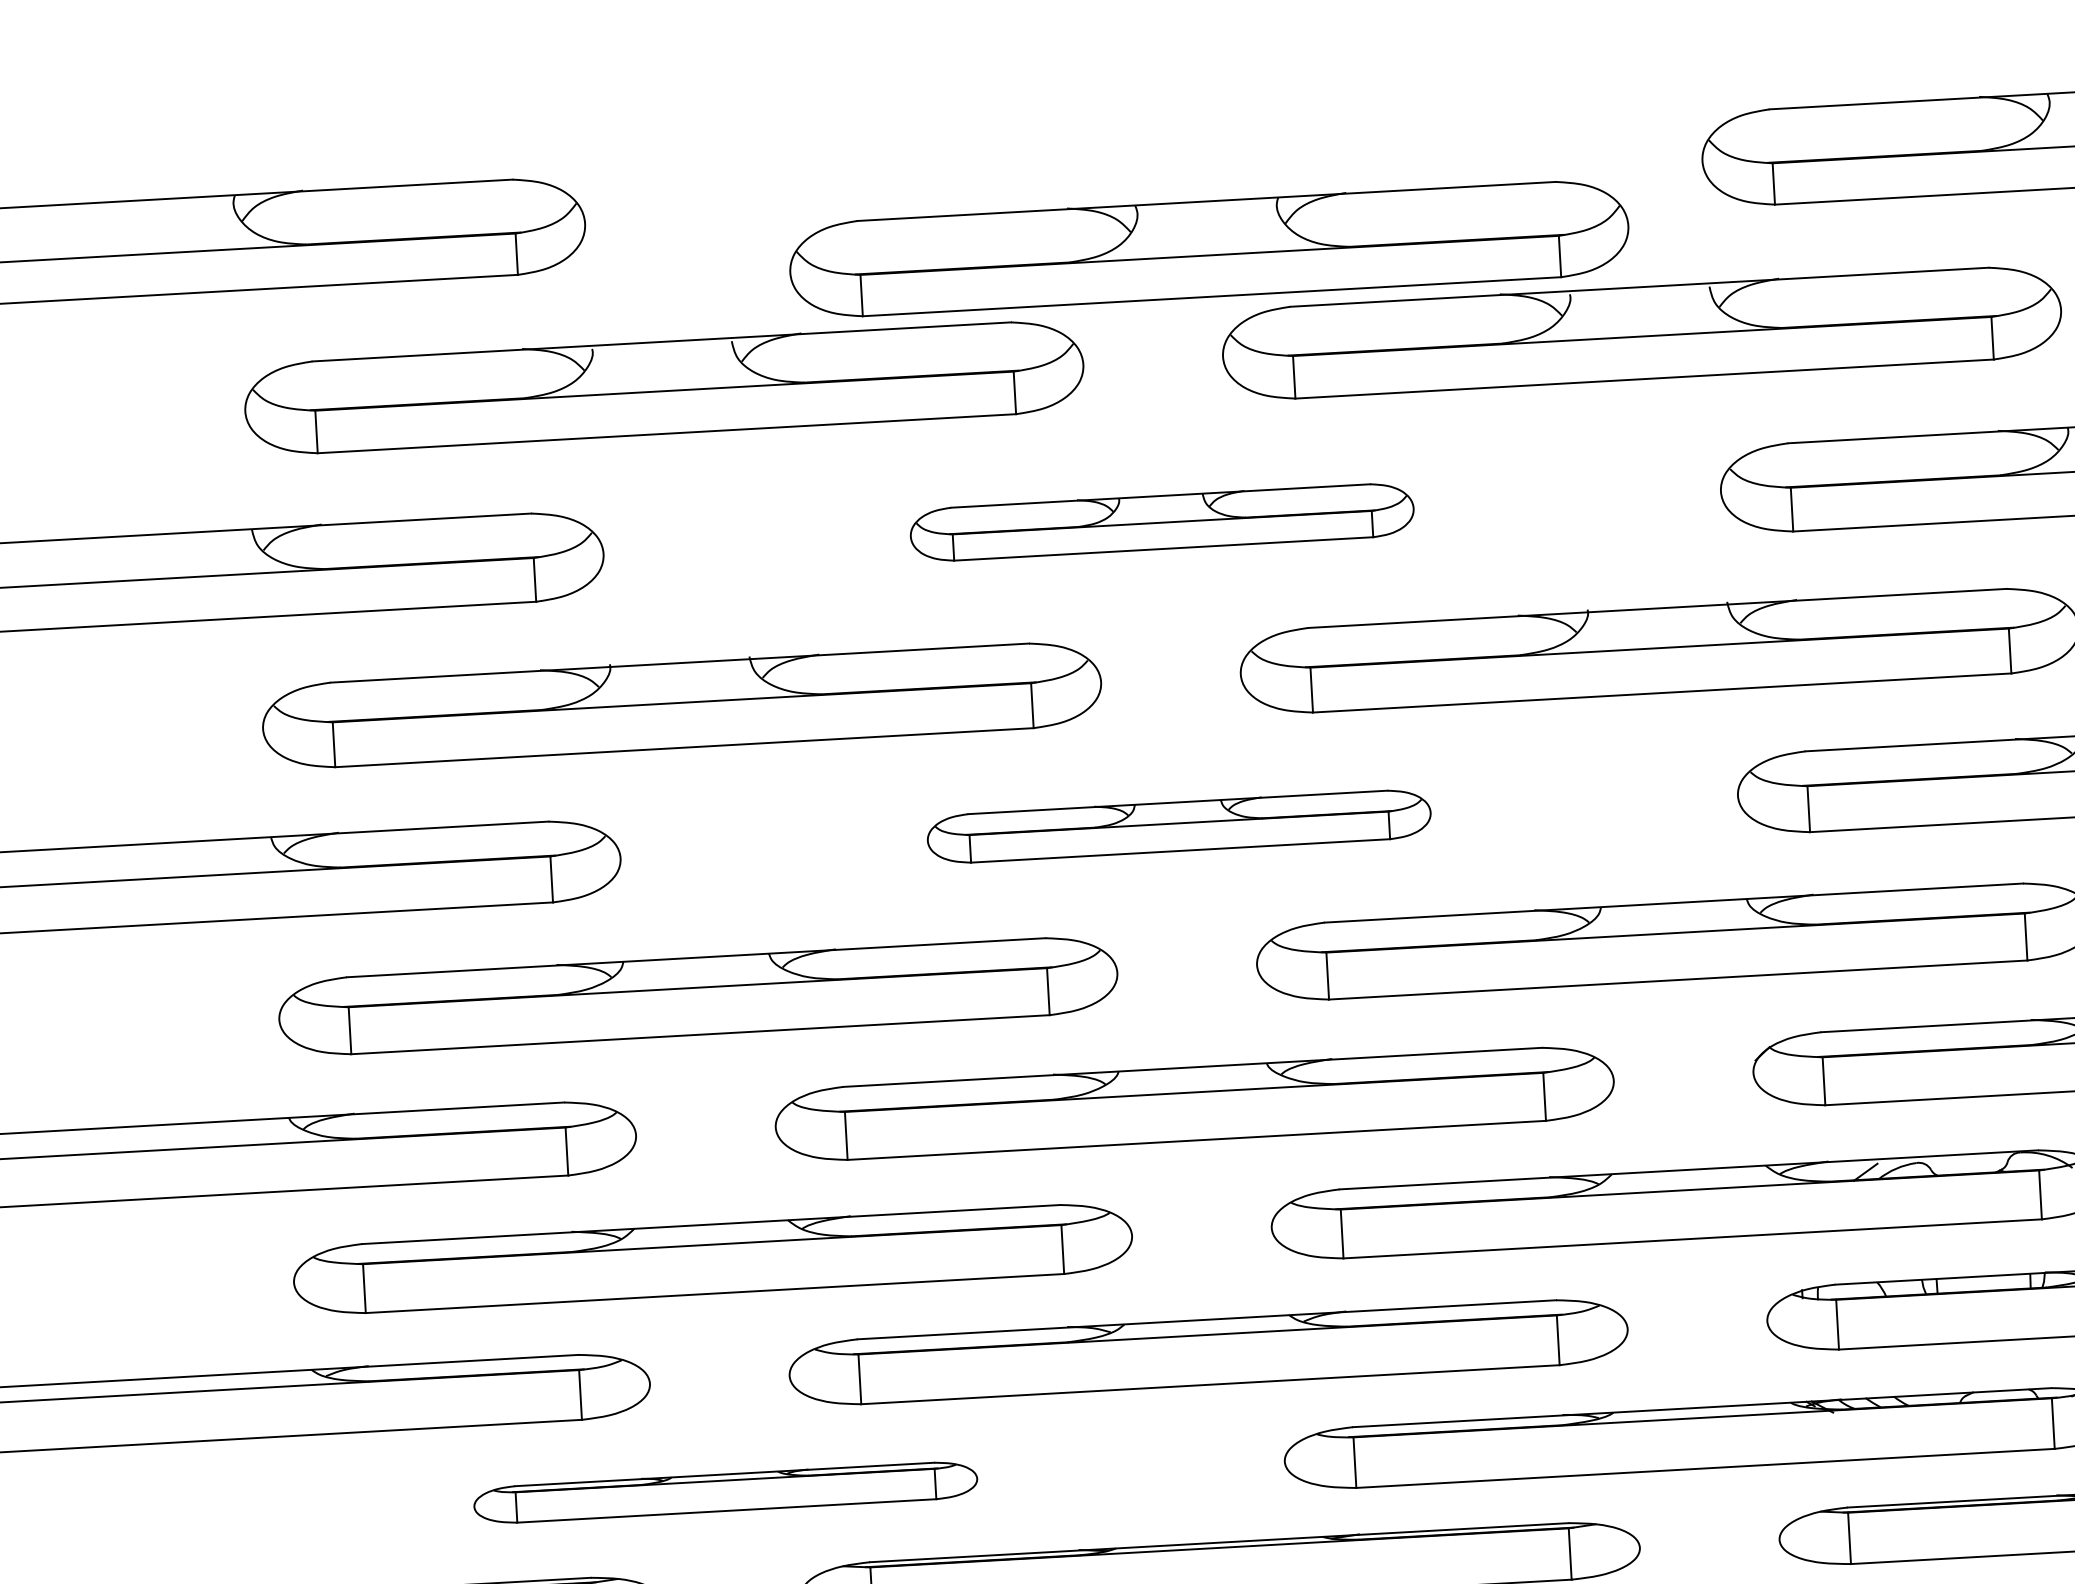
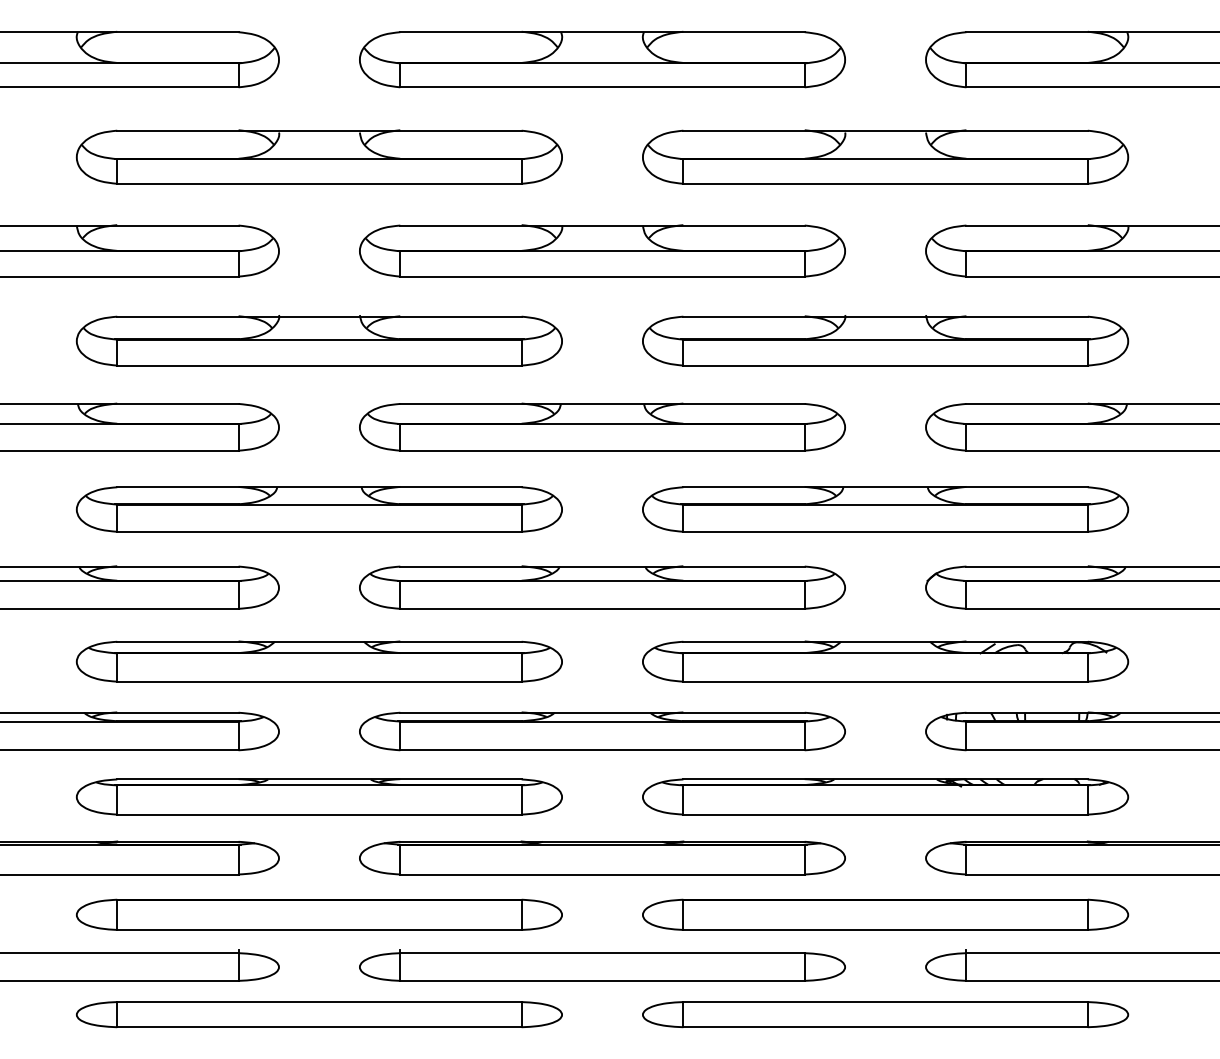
part: (1209, 248) -> (602, 59), moved
part: (1162, 521) -> (602, 250), size x1.67
part: (1179, 825) -> (602, 426), size x1.67
part: (724, 1491) -> (318, 796), size x1.67

